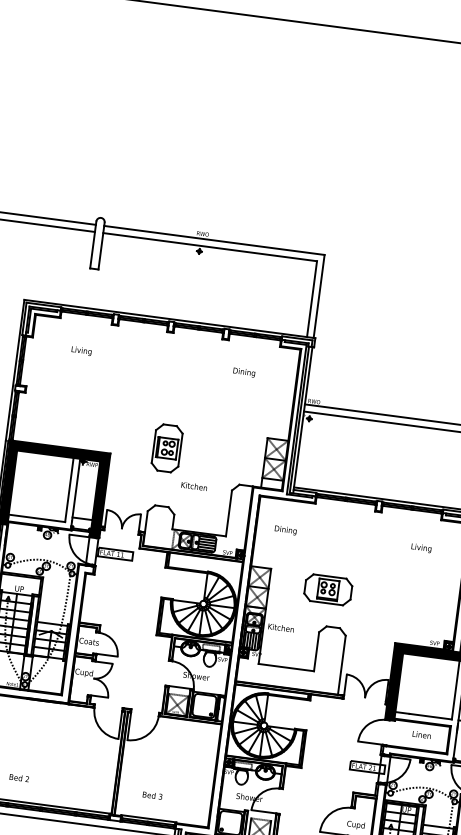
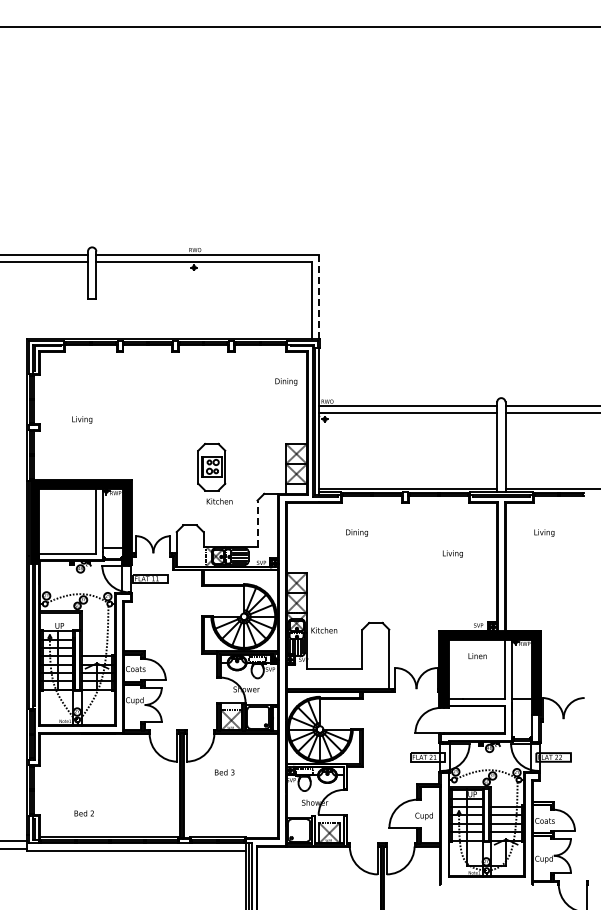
line: (319, 296) -> (318, 296), solid -> dashed
text: (81, 350) -> (82, 419), moved
text: (244, 372) -> (286, 381), moved
part: (166, 447) -> (211, 466), moved
line: (228, 513) -> (257, 523), solid -> dashed
text: (285, 529) -> (356, 532), moved
text: (421, 547) -> (452, 553), moved
part: (327, 589) -> (365, 586), removed
text: (421, 735) -> (477, 656), moved
text: (152, 795) -> (224, 772), moved

